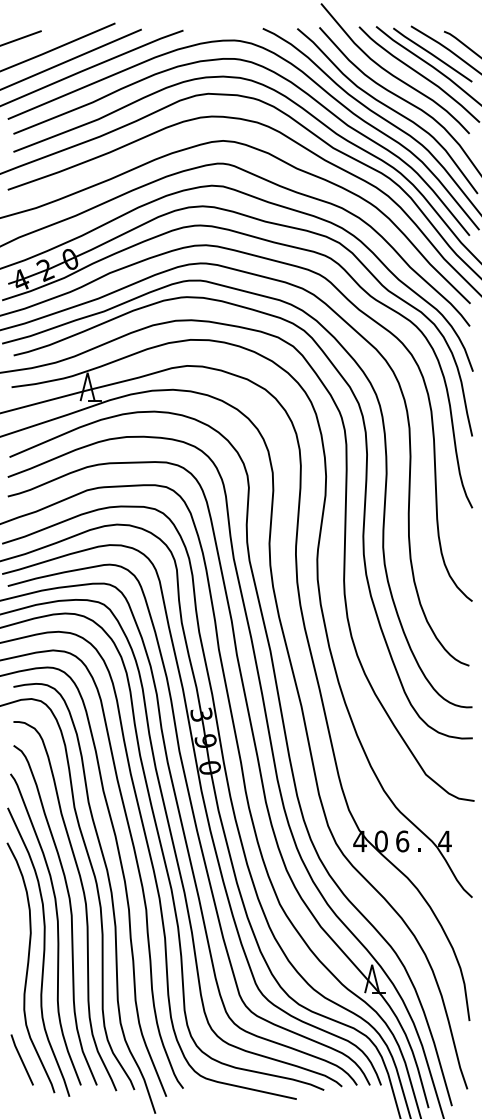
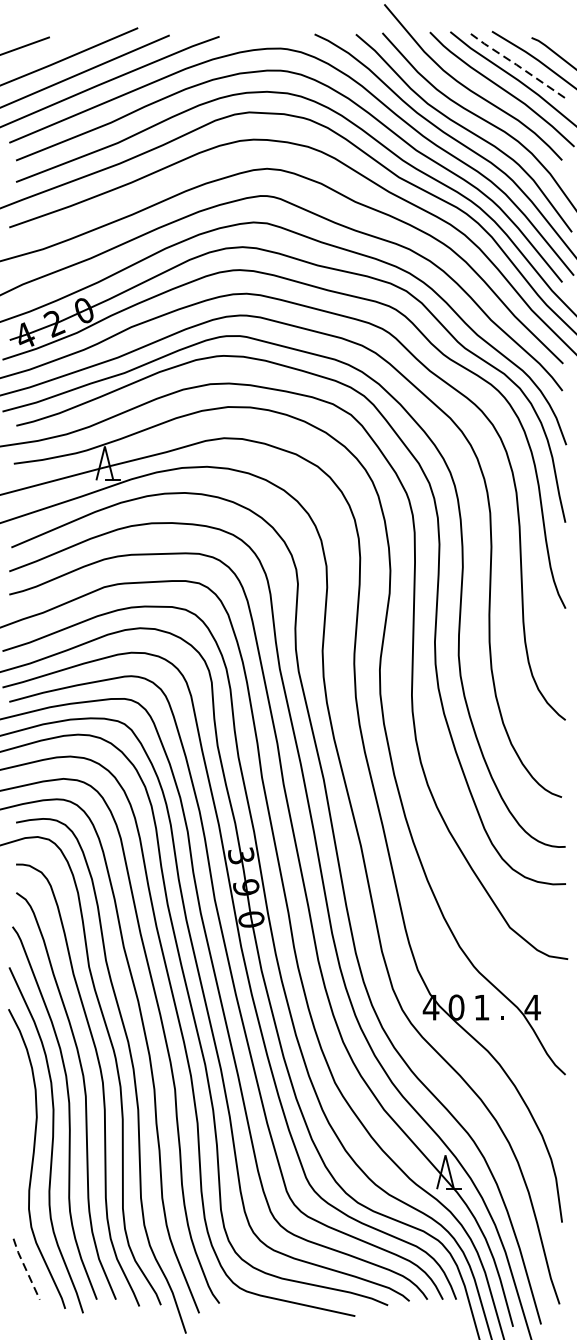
line: (431, 54) -> (516, 65), solid -> dashed
text: (402, 841) -> (481, 1007), 6 -> 1
line: (21, 1060) -> (25, 1269), solid -> dashed

